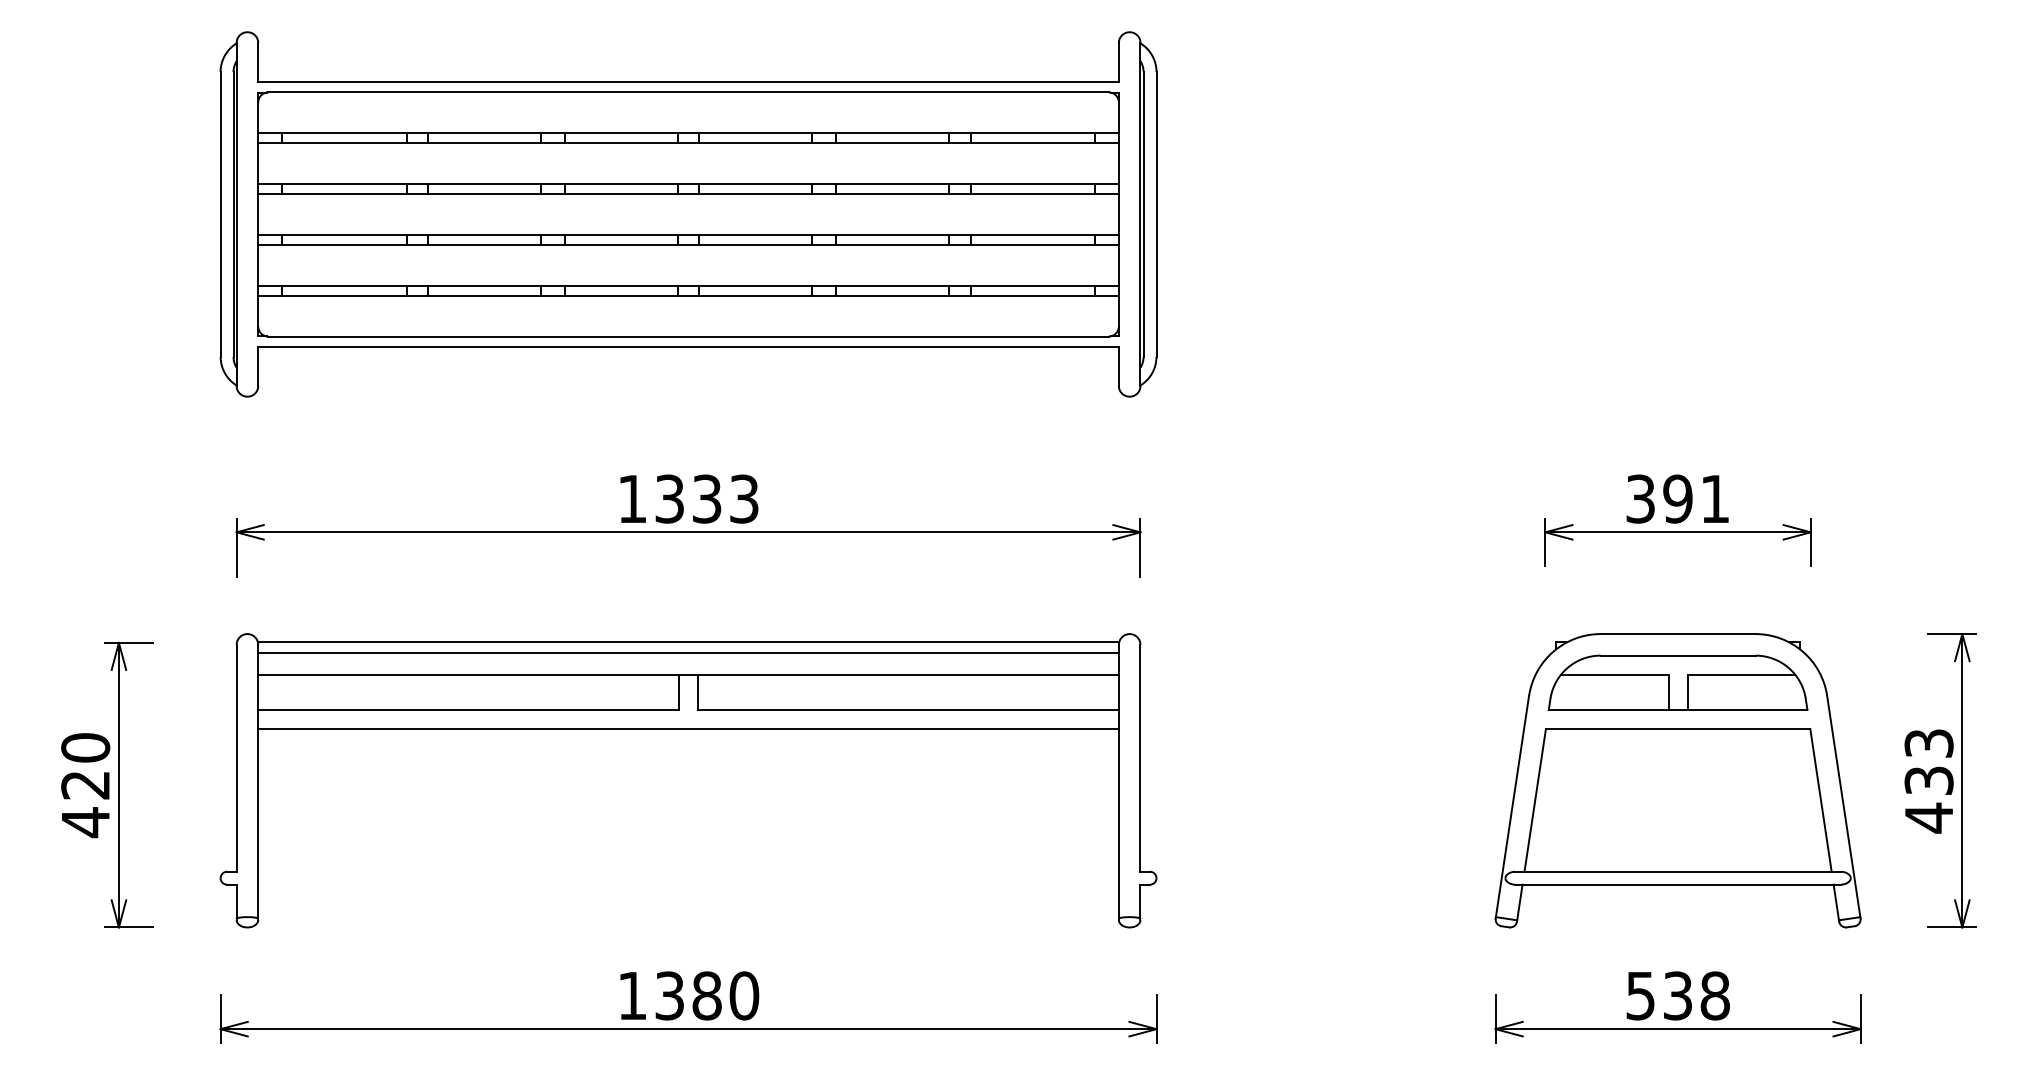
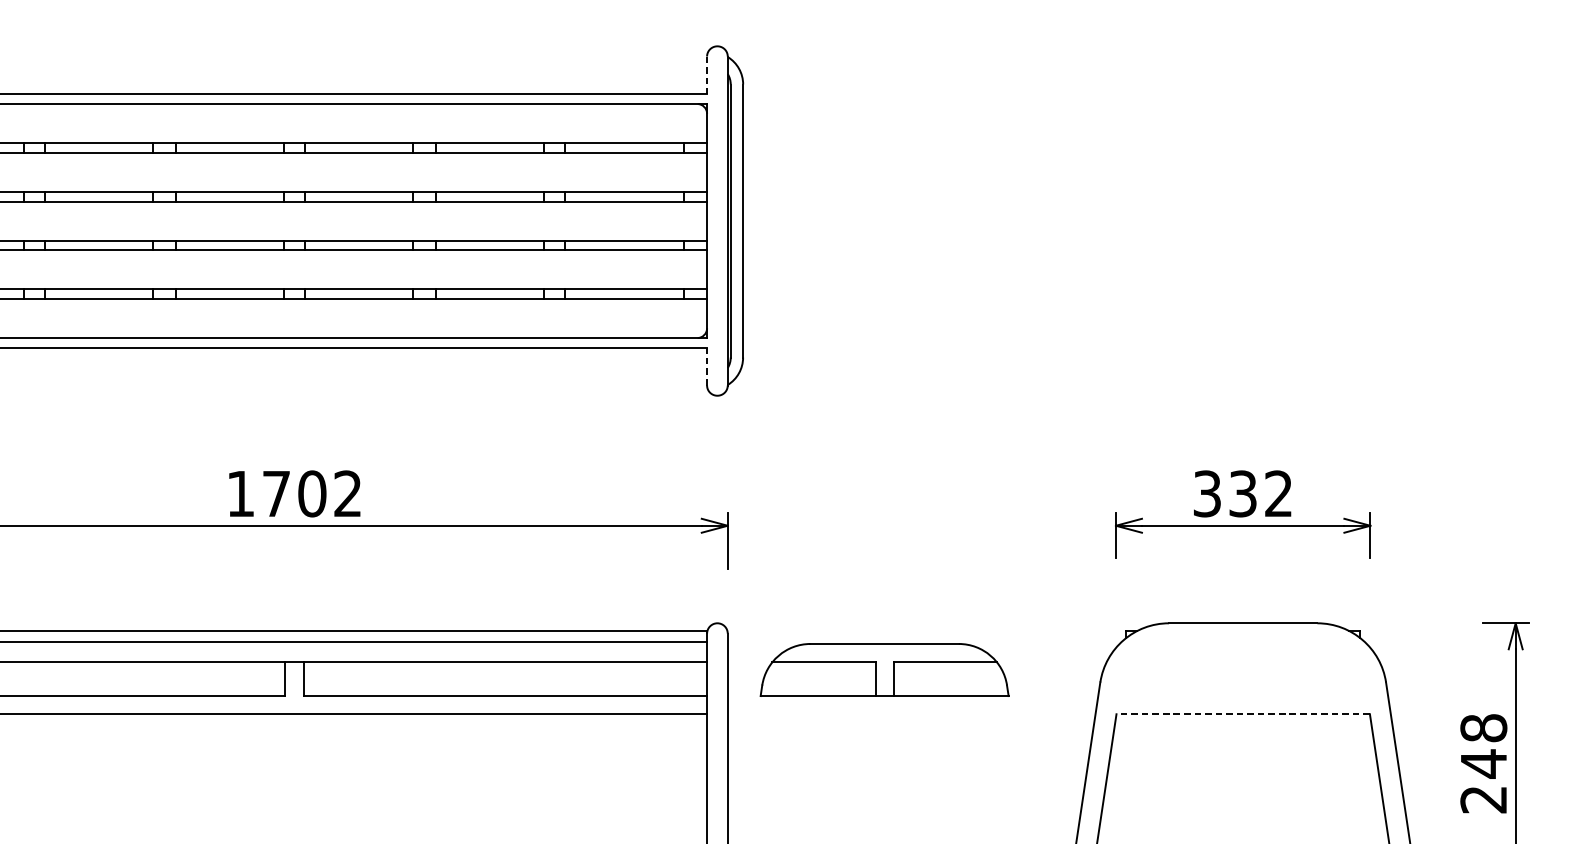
line: (1118, 62) -> (706, 75), solid -> dashed
line: (1118, 366) -> (706, 366), solid -> dashed
text: (706, 498) -> (311, 493), 1333 -> 1702
text: (1695, 498) -> (1259, 493), 391 -> 332
part: (1677, 682) -> (884, 669), moved
line: (1677, 728) -> (1242, 713), solid -> dashed
text: (1928, 780) -> (1483, 763), 433 -> 248

